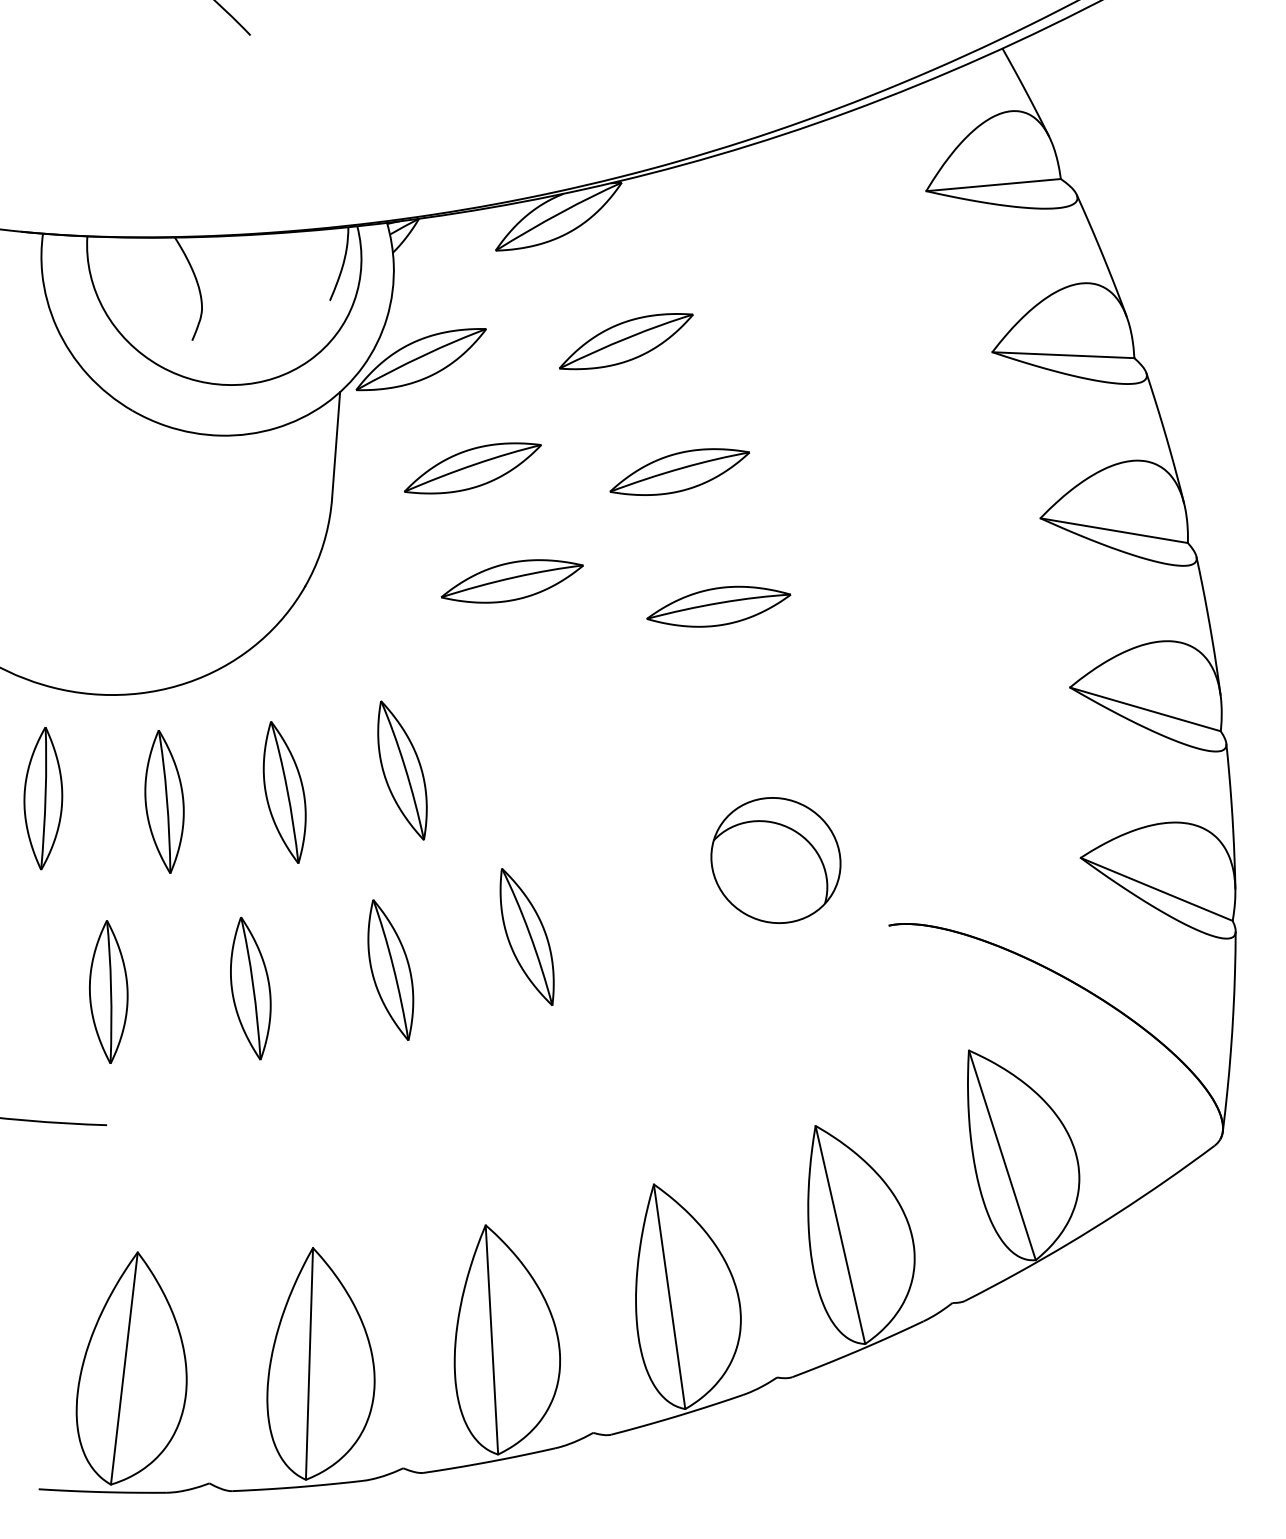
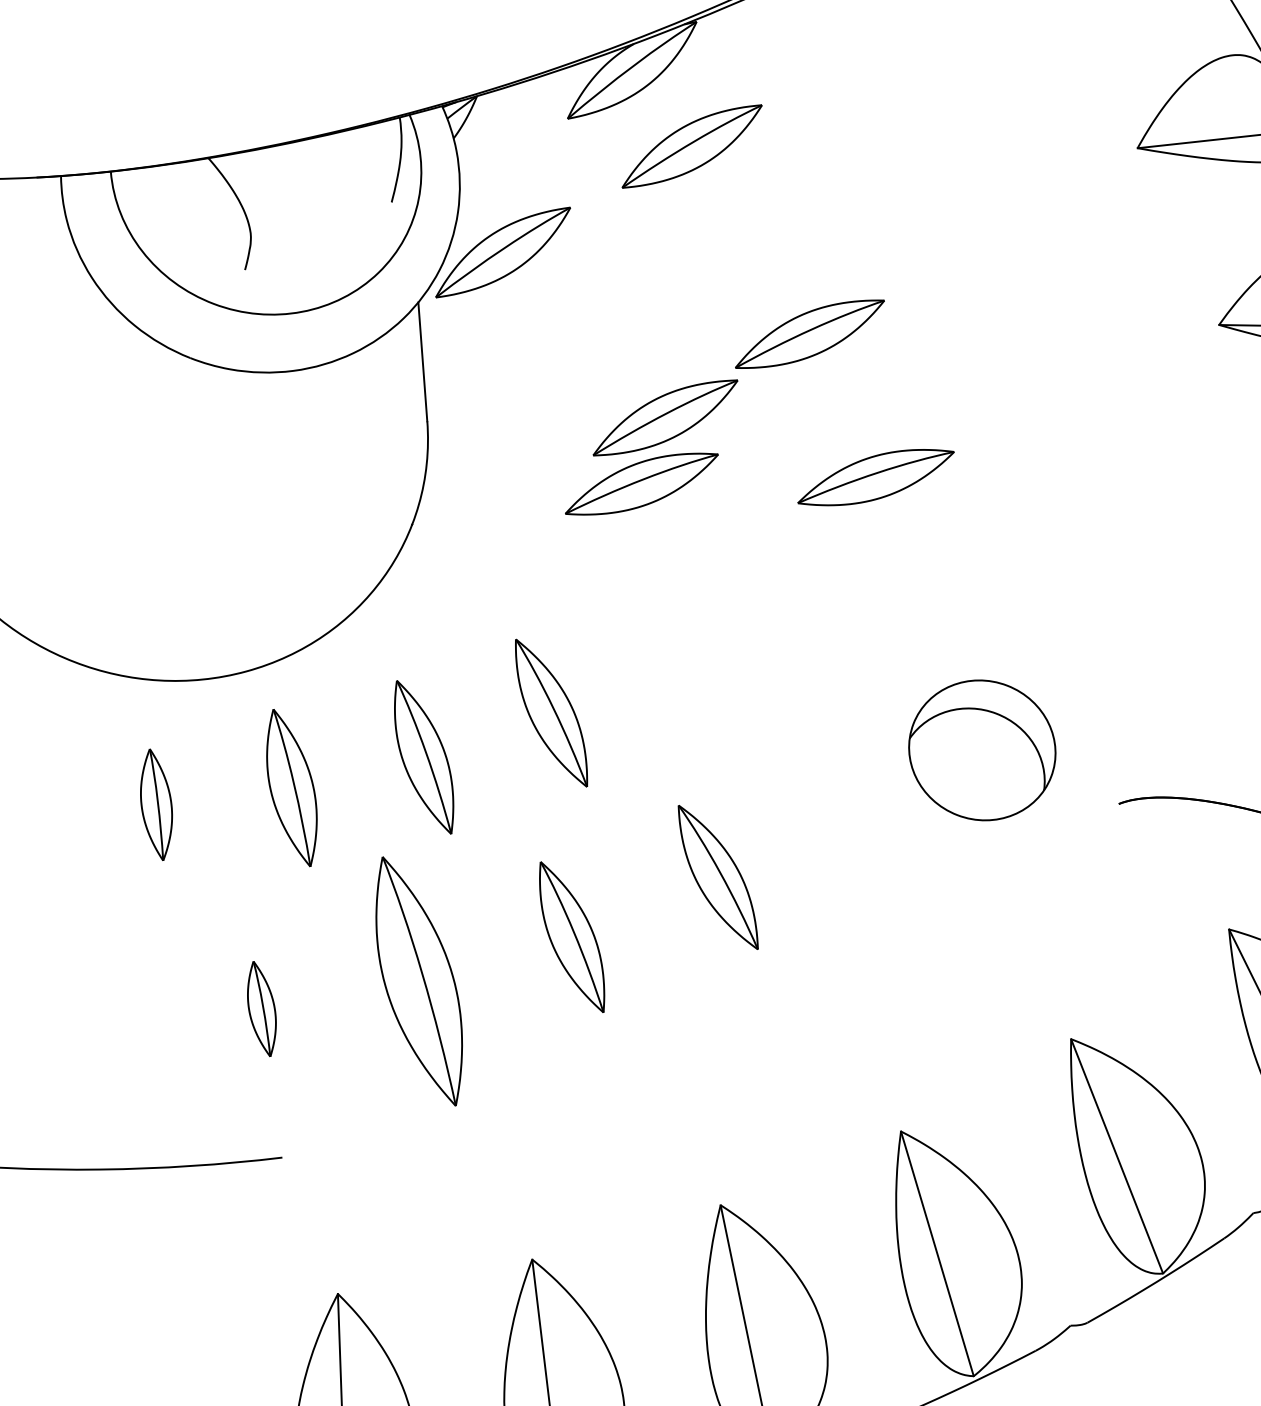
part: (626, 341) -> (692, 146), moved
part: (472, 468) -> (665, 418), moved
part: (43, 798) -> (156, 804), size x0.7
part: (250, 988) -> (418, 981), size x1.6
part: (108, 991) -> (261, 1008), size x0.6

